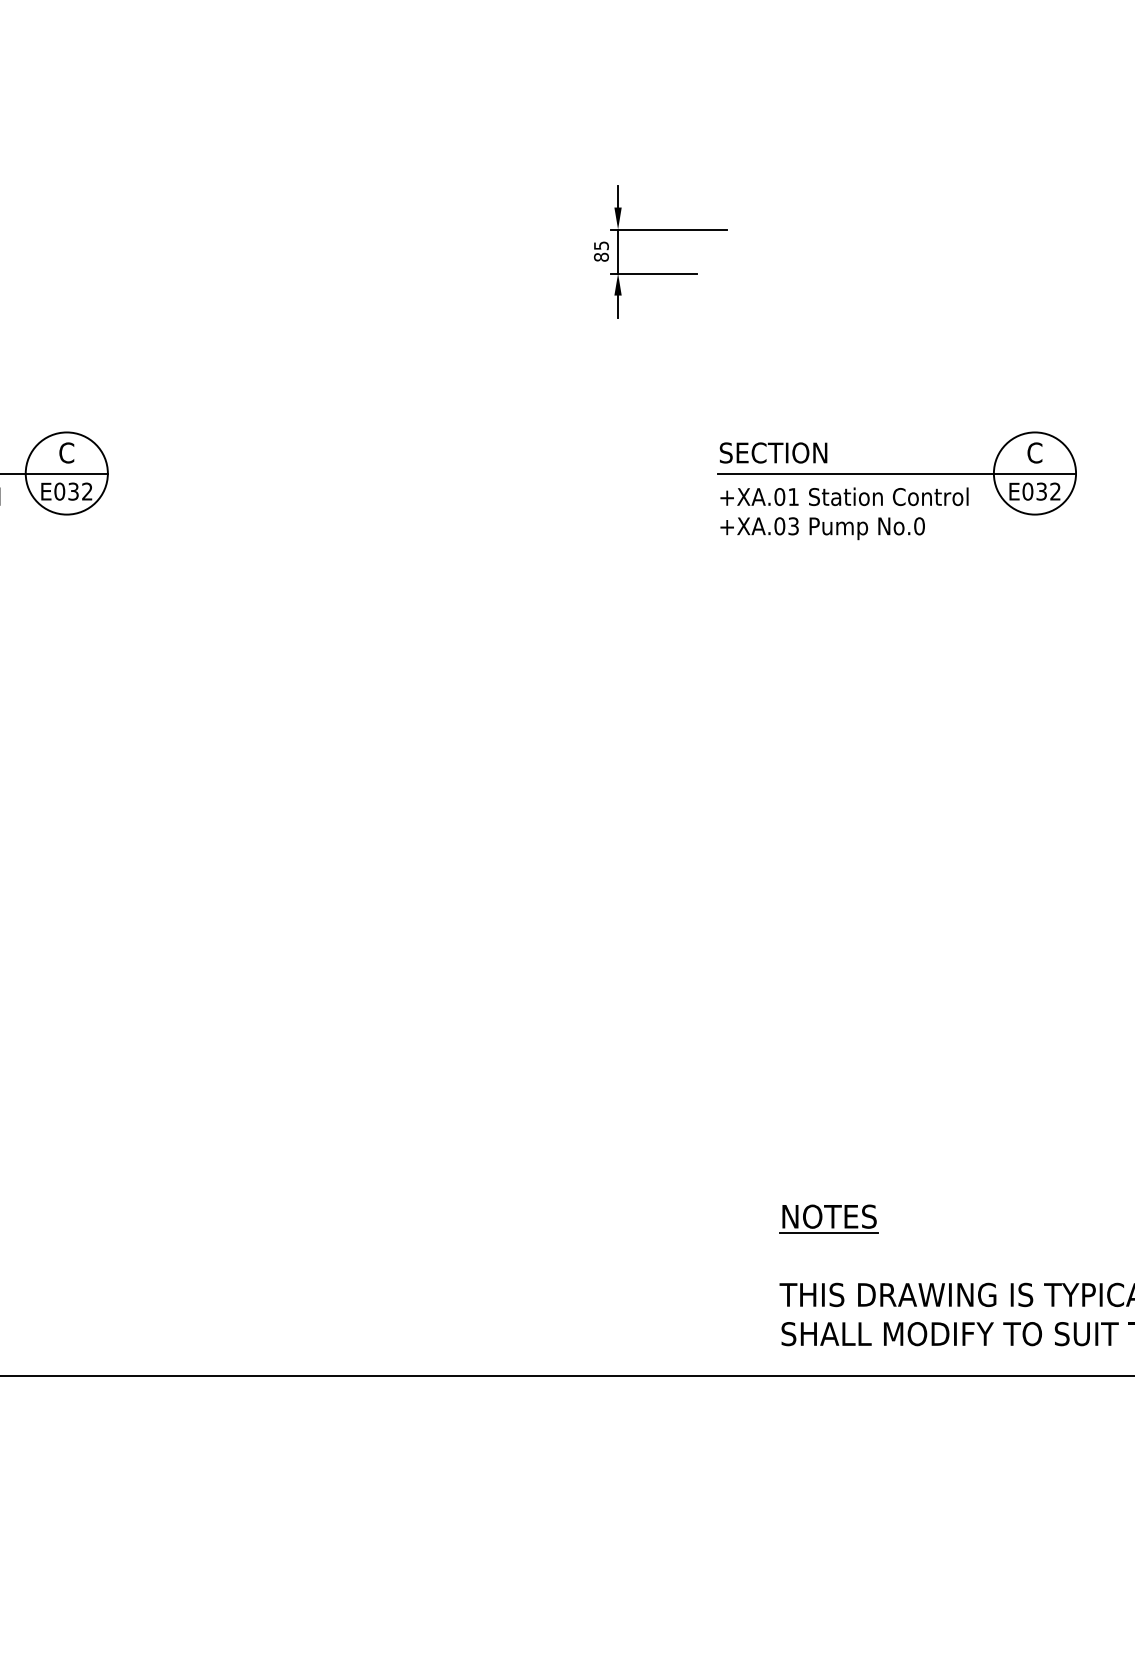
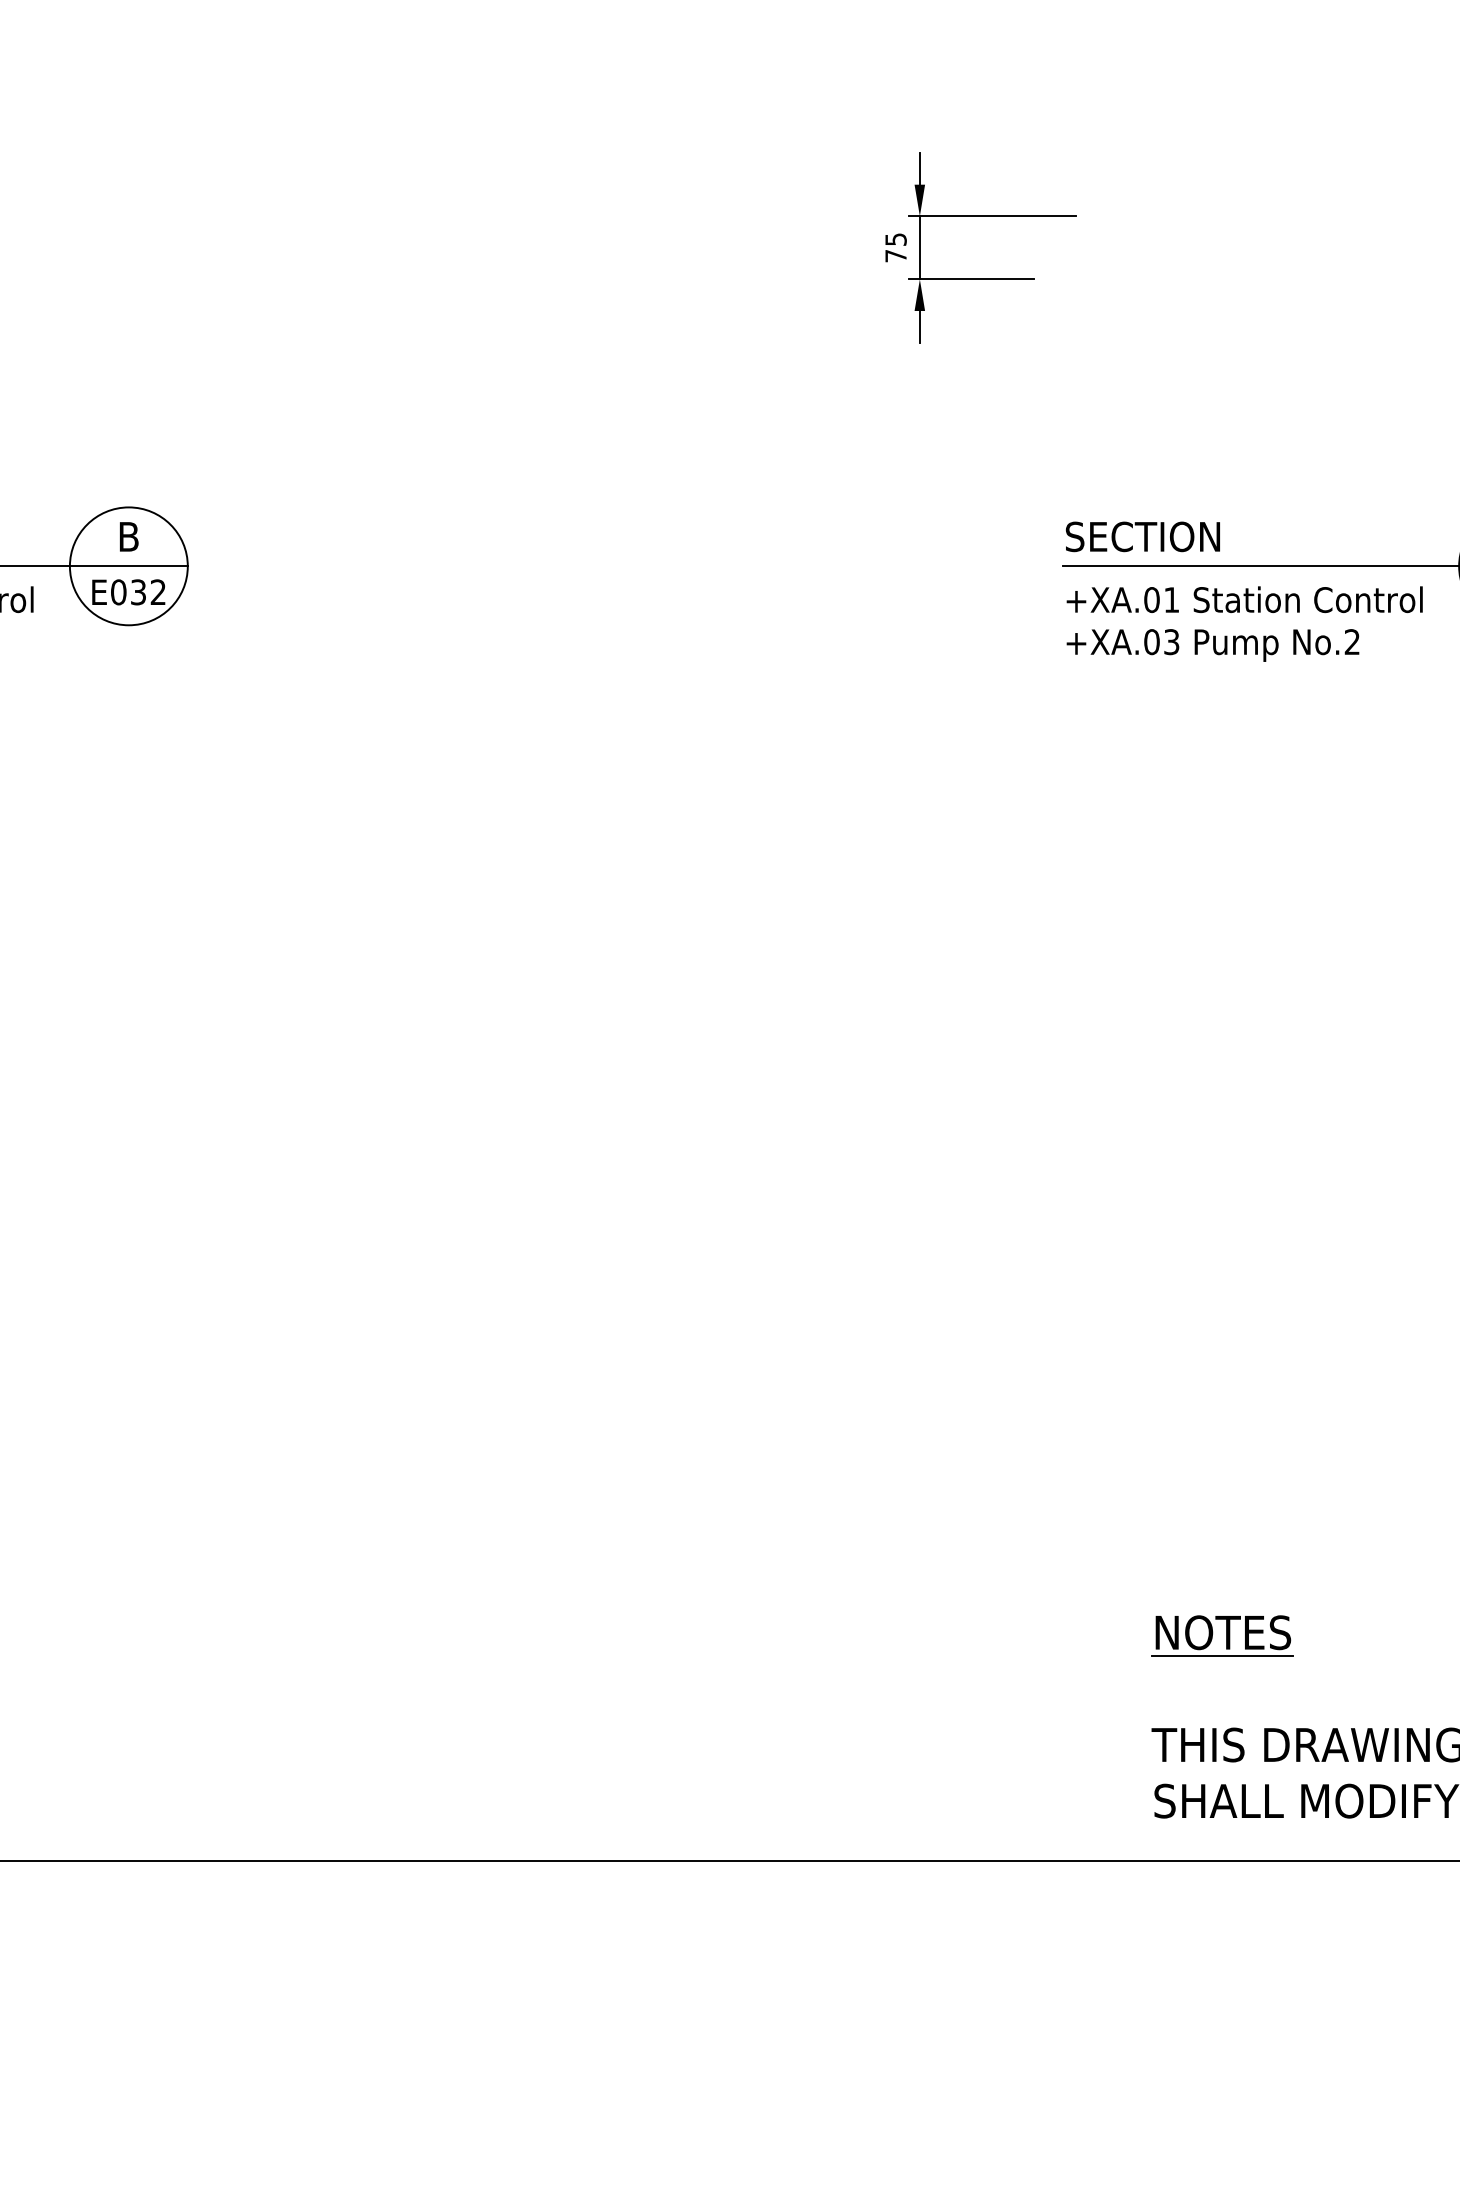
text: (600, 256) -> (894, 254), 85 -> 75
text: (66, 452) -> (128, 536), C -> B
text: (919, 526) -> (1352, 642), No.0 -> No.2

